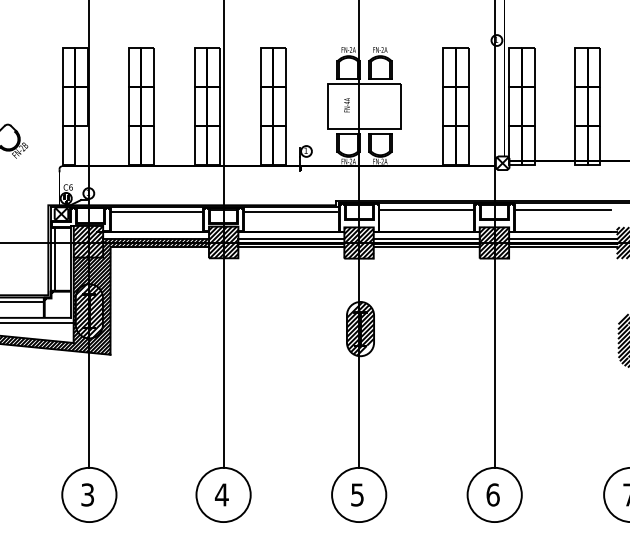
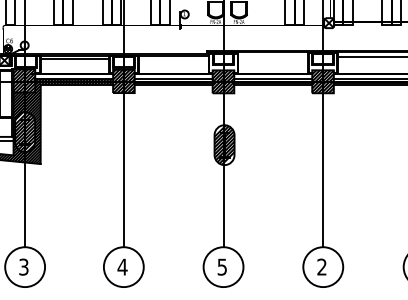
line: (426, 209) -> (273, 57), removed
line: (290, 212) -> (173, 59), removed
text: (492, 494) -> (321, 266), 6 -> 2

